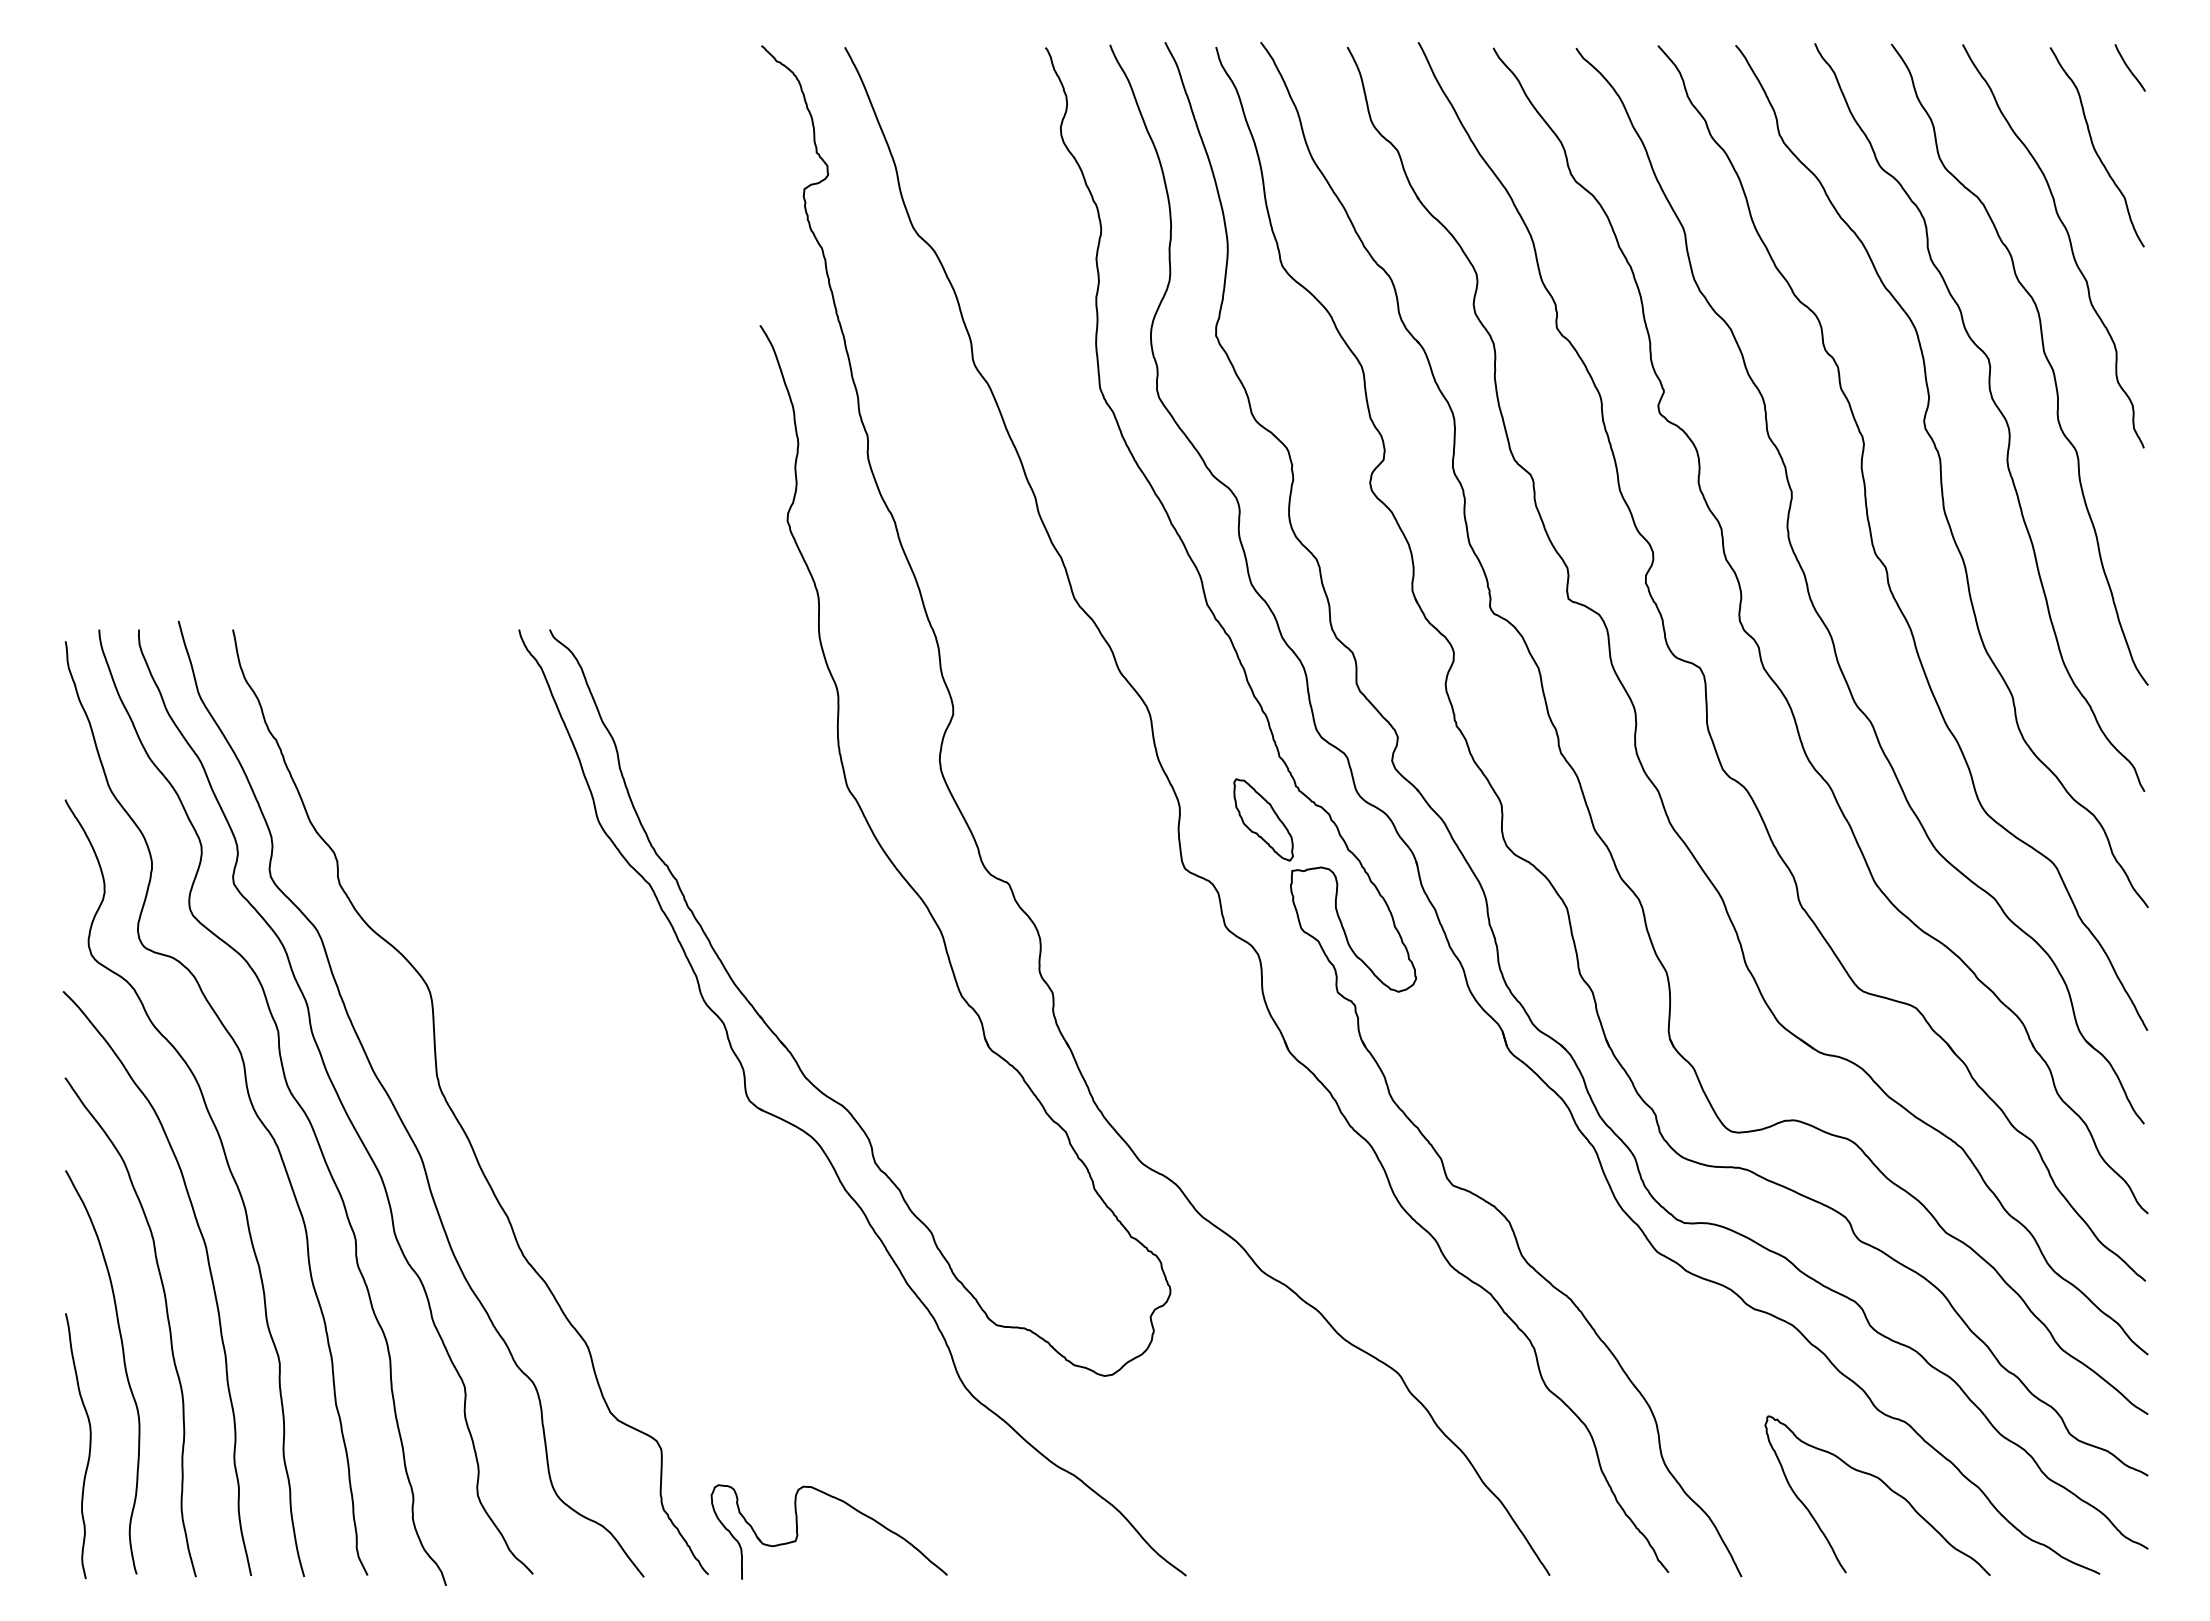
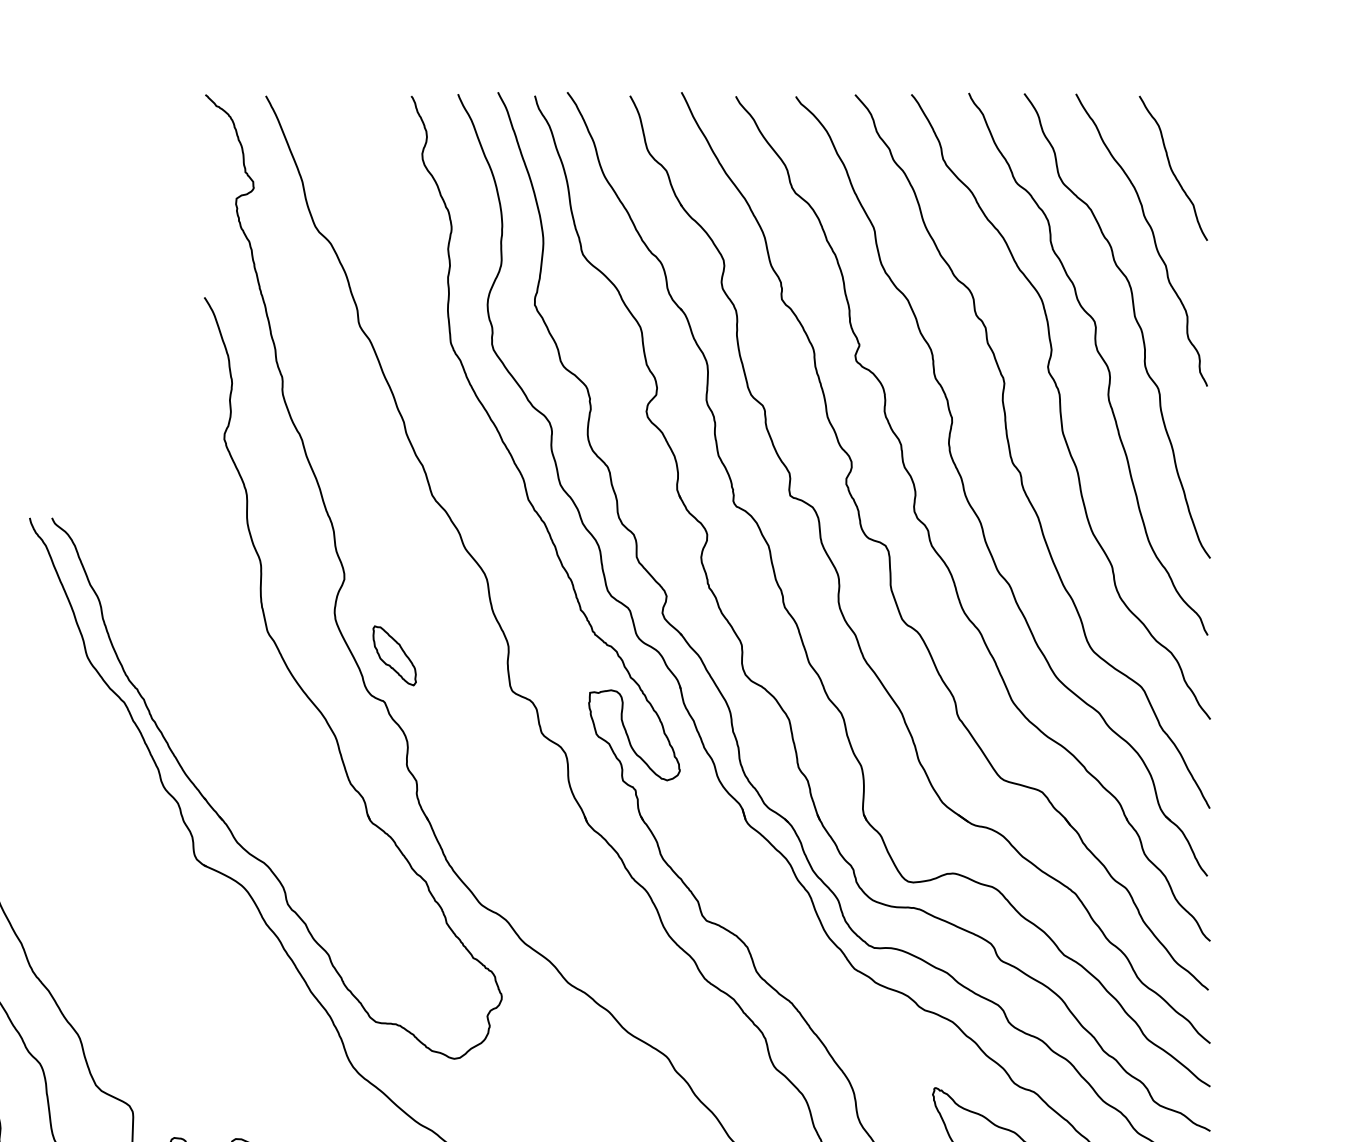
curve: (2129, 67) -> (1196, 110), removed
part: (1263, 819) -> (394, 655), moved

